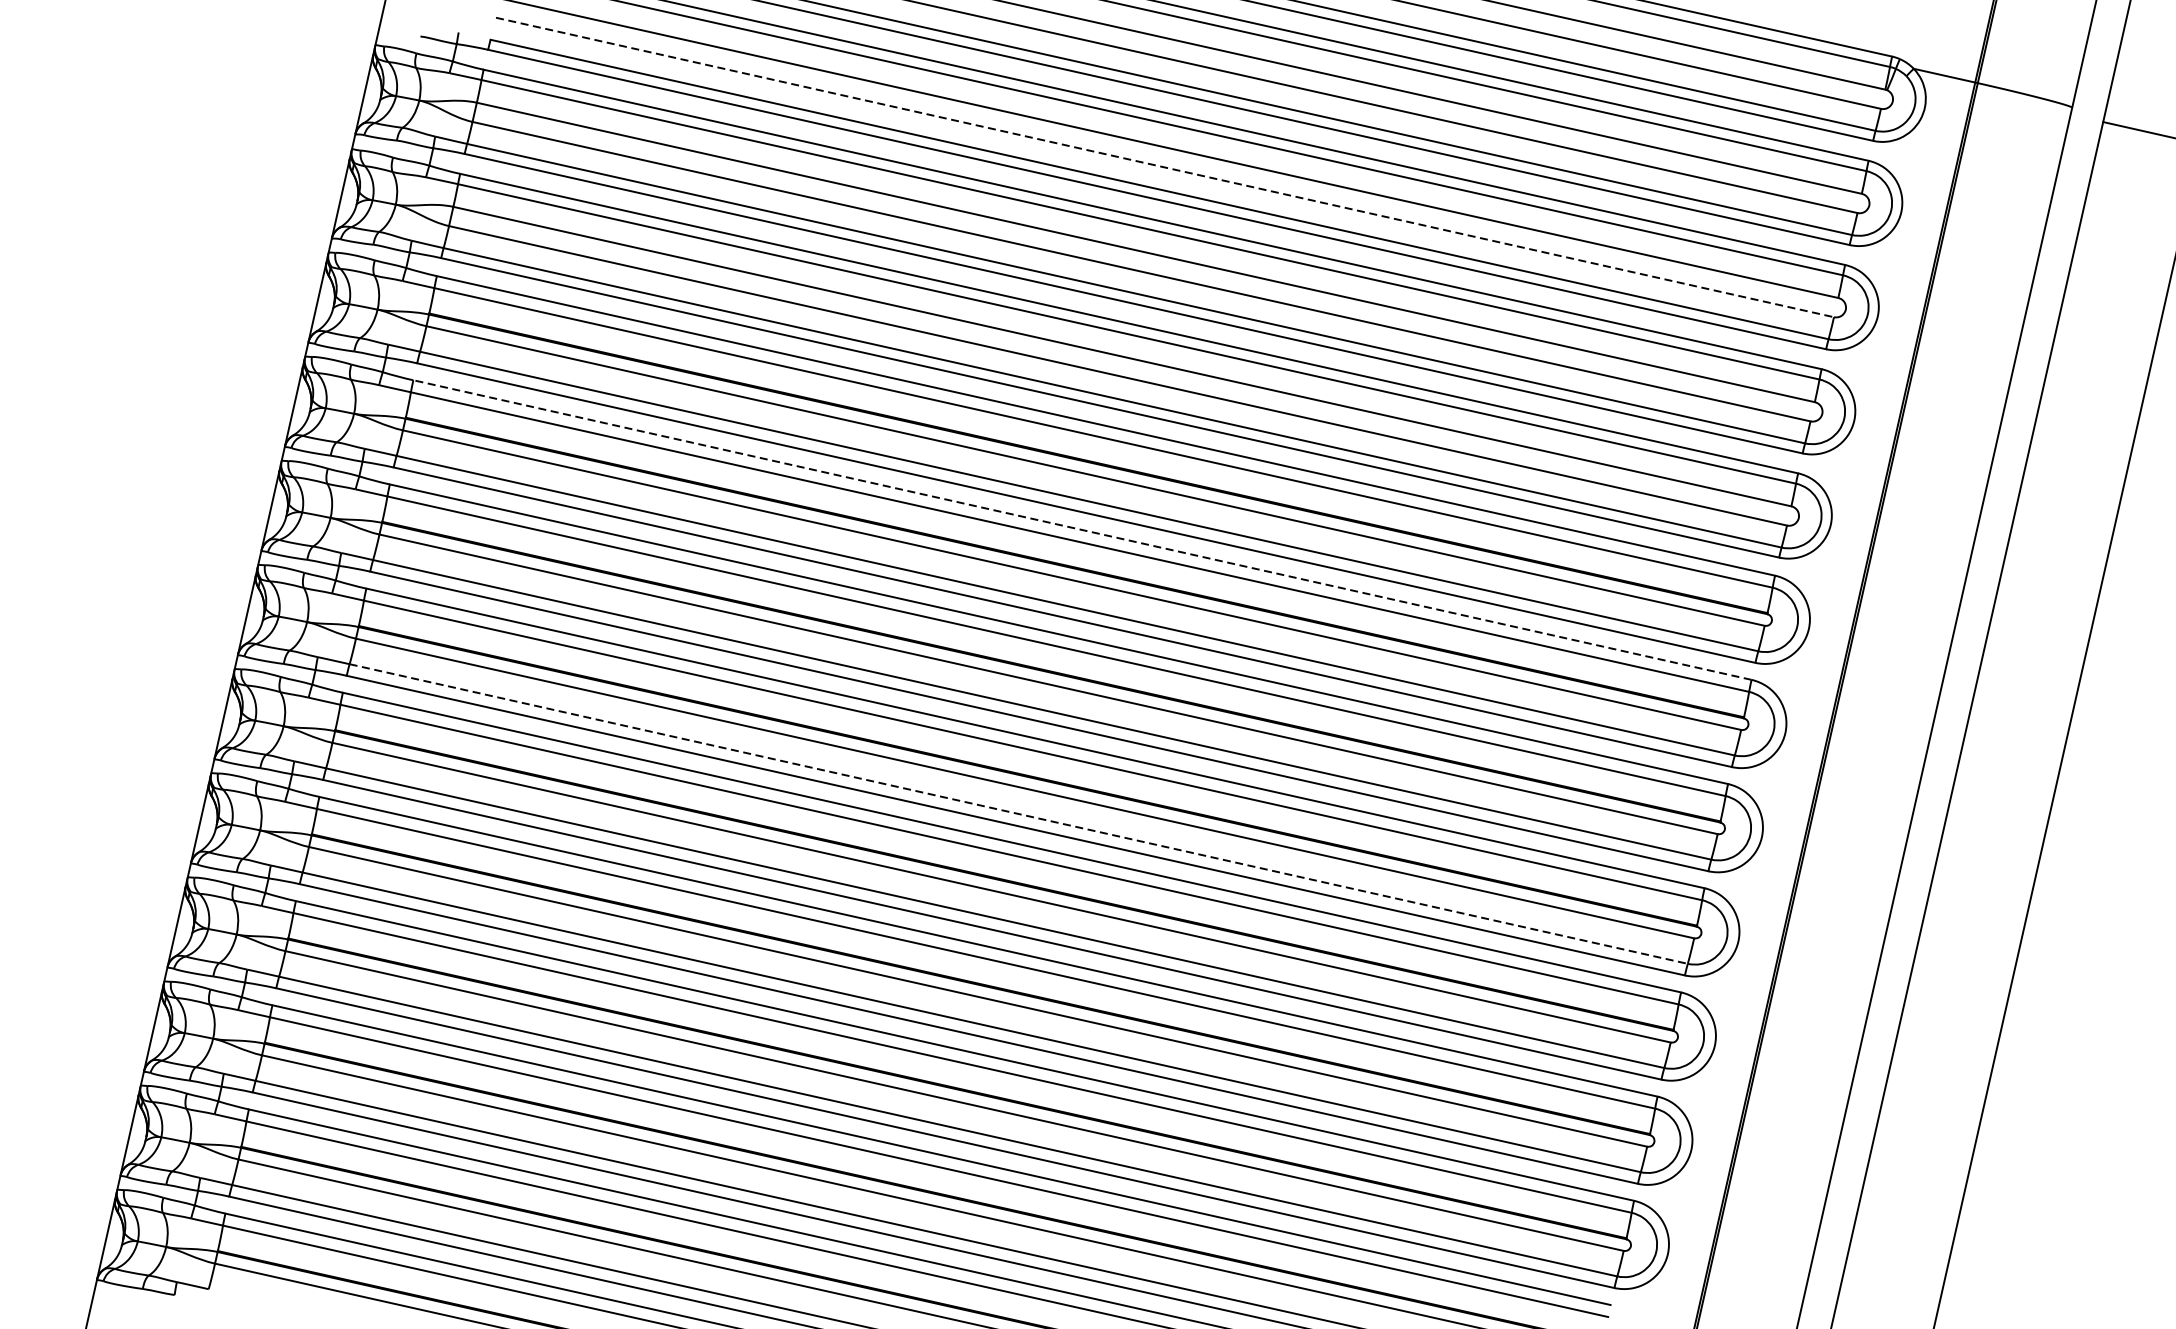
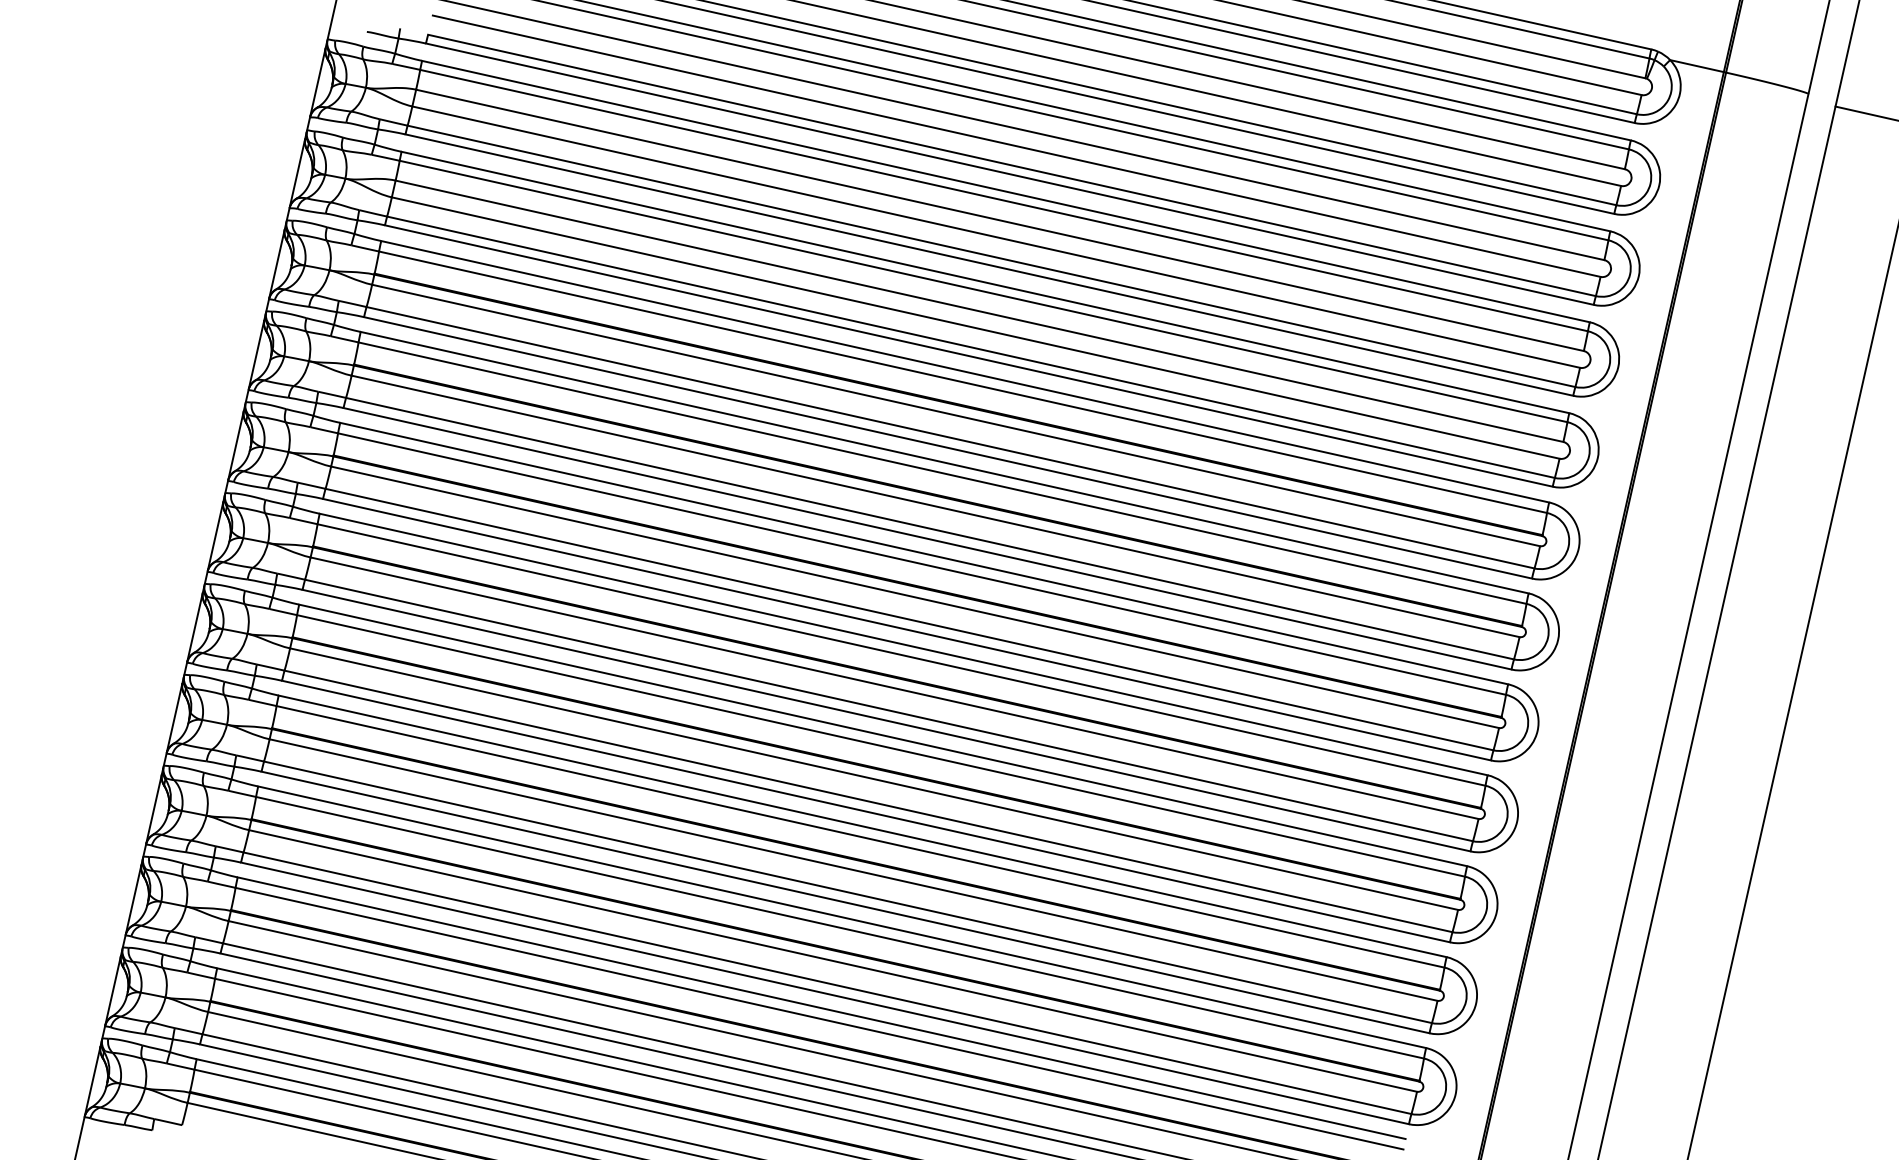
line: (1165, 167) -> (1017, 146), dashed -> solid
line: (1082, 529) -> (944, 462), dashed -> solid
line: (1019, 814) -> (889, 710), dashed -> solid

